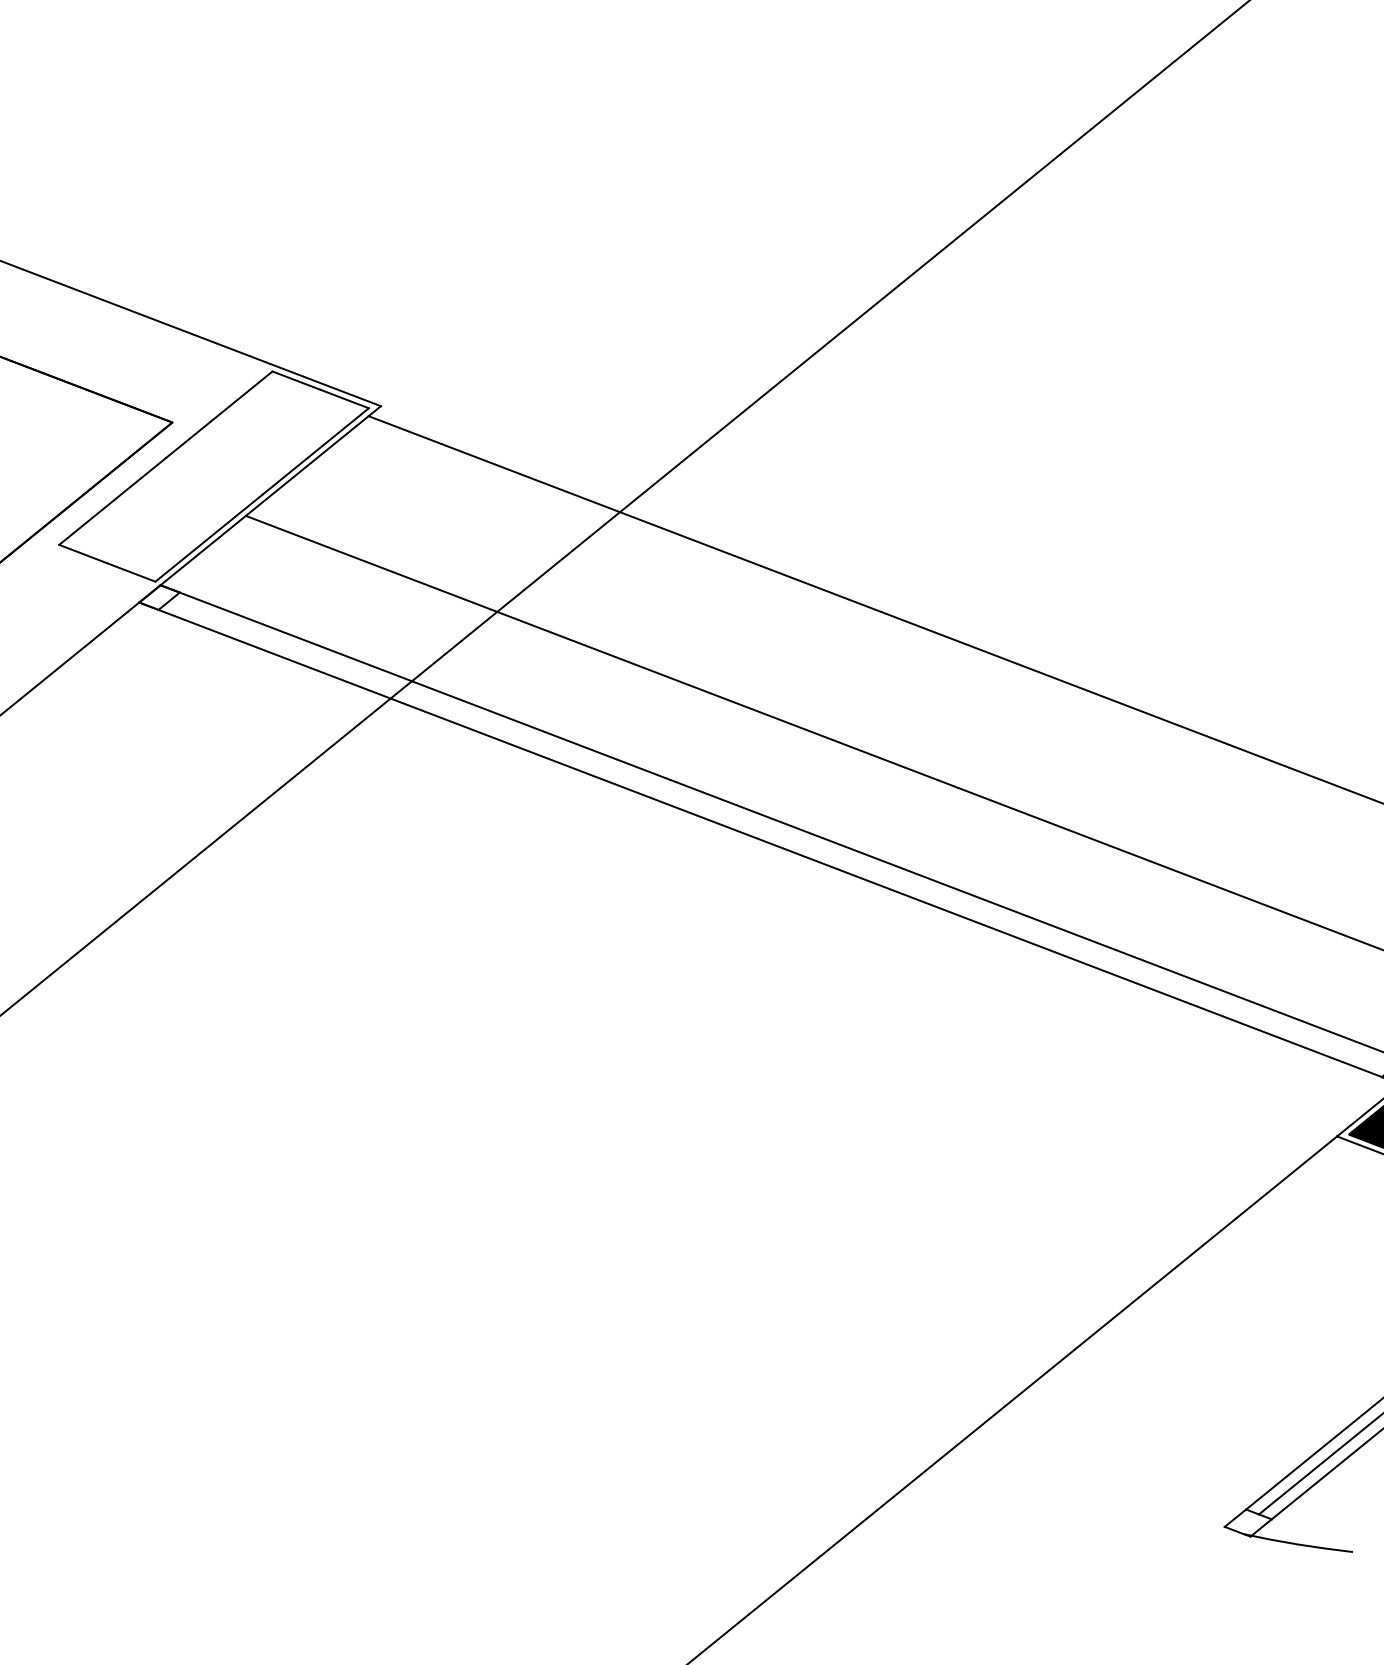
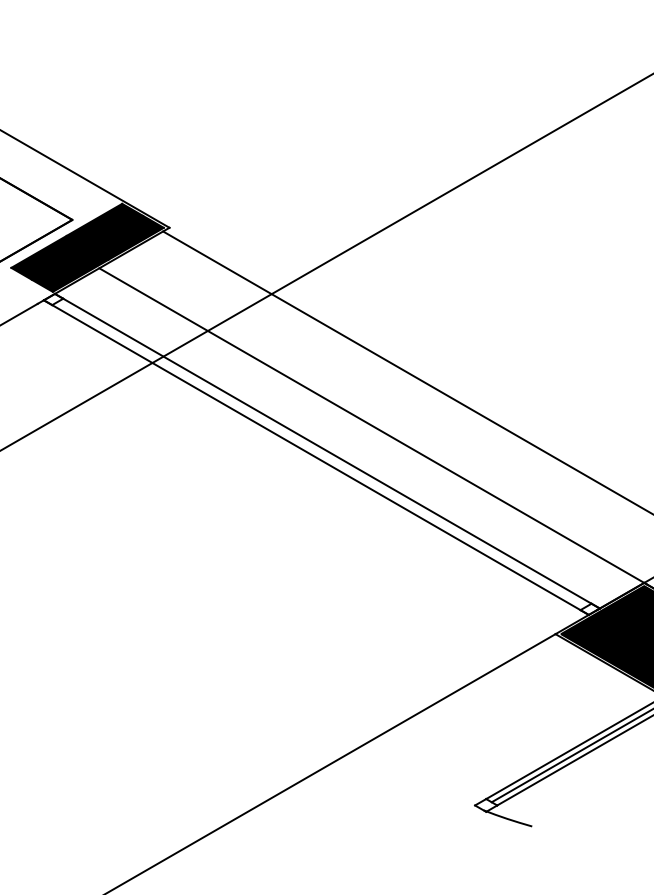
fill: (213, 475) -> (87, 247), added

